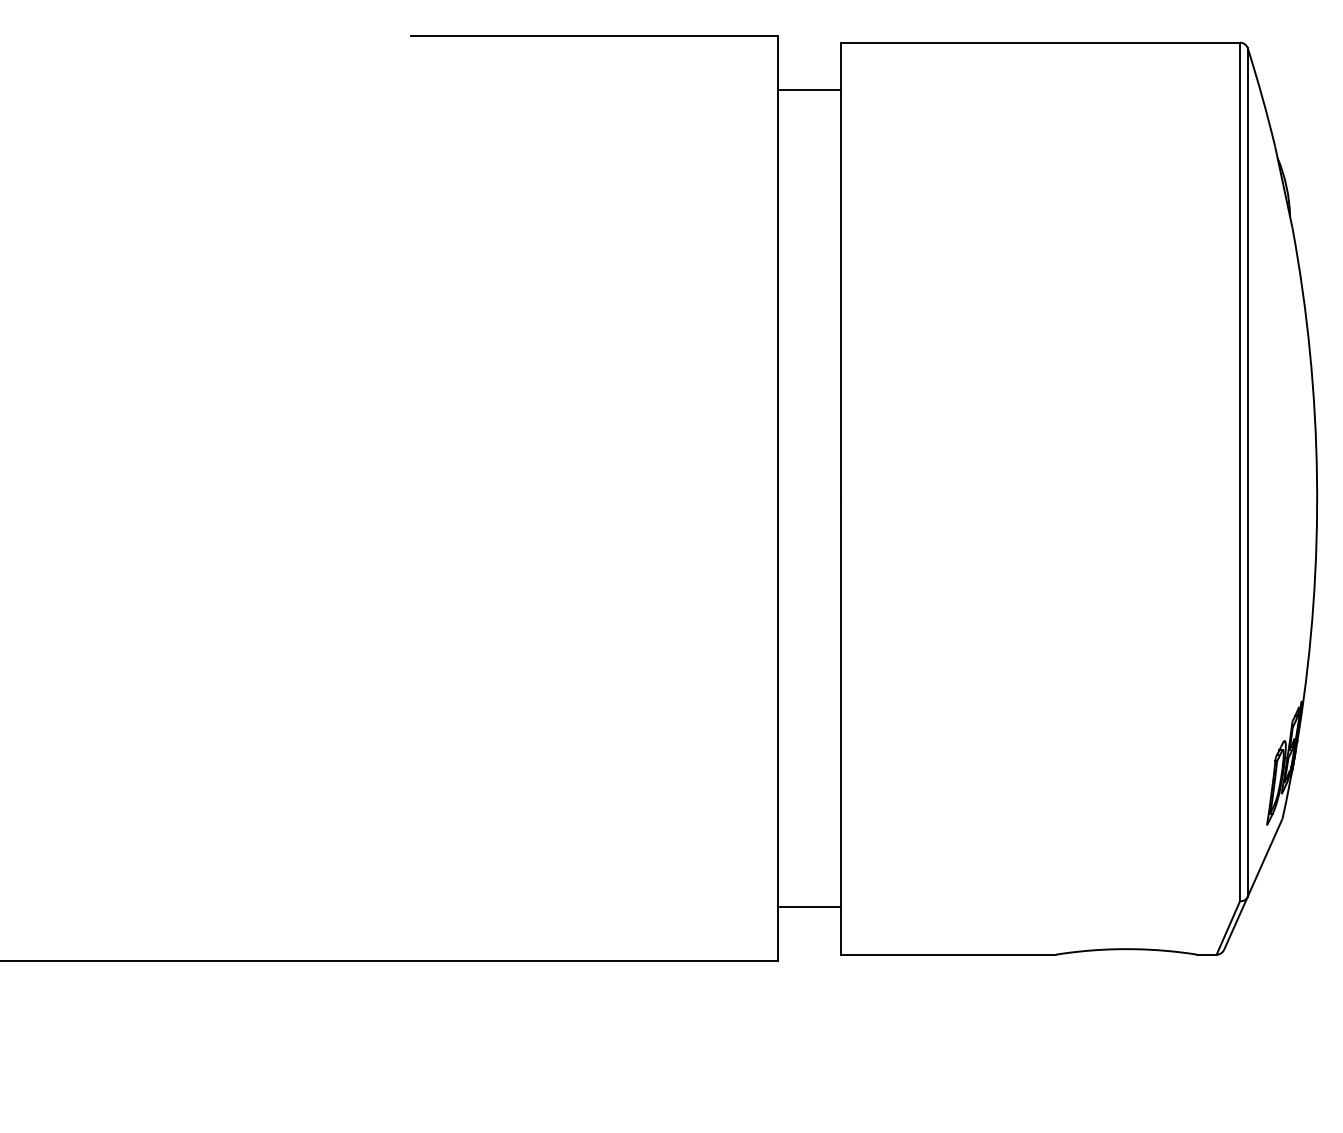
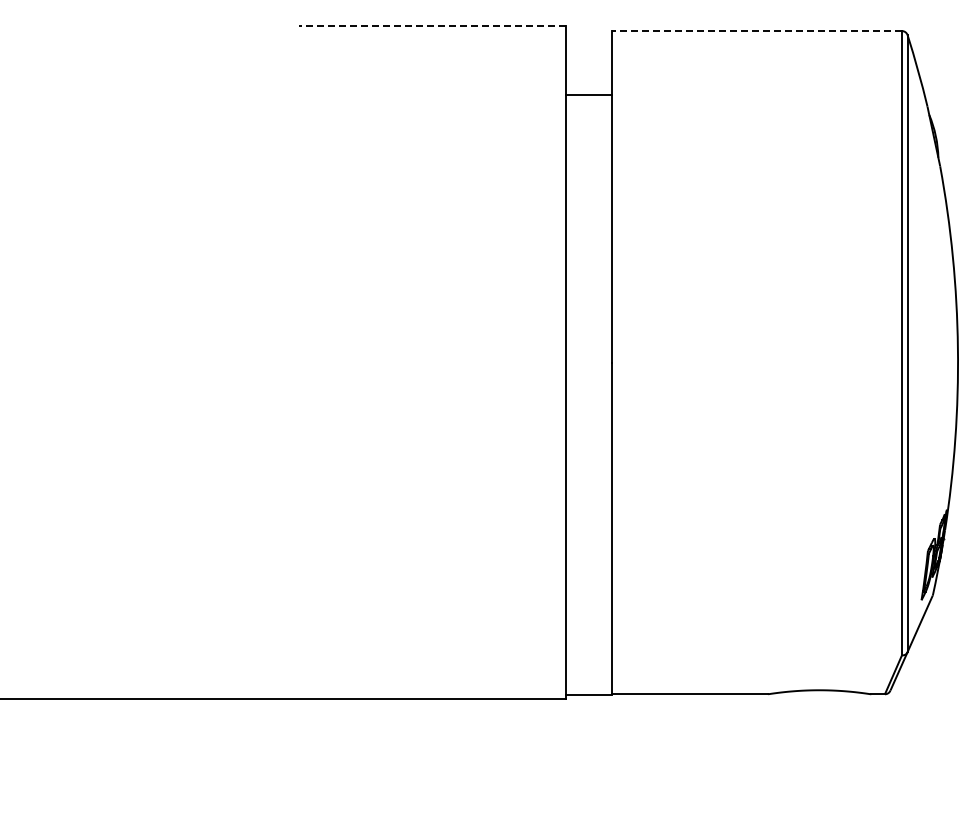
line: (594, 36) -> (432, 26), solid -> dashed
line: (1040, 43) -> (756, 31), solid -> dashed
line: (809, 90) -> (588, 94), moved
line: (809, 906) -> (588, 694), moved

